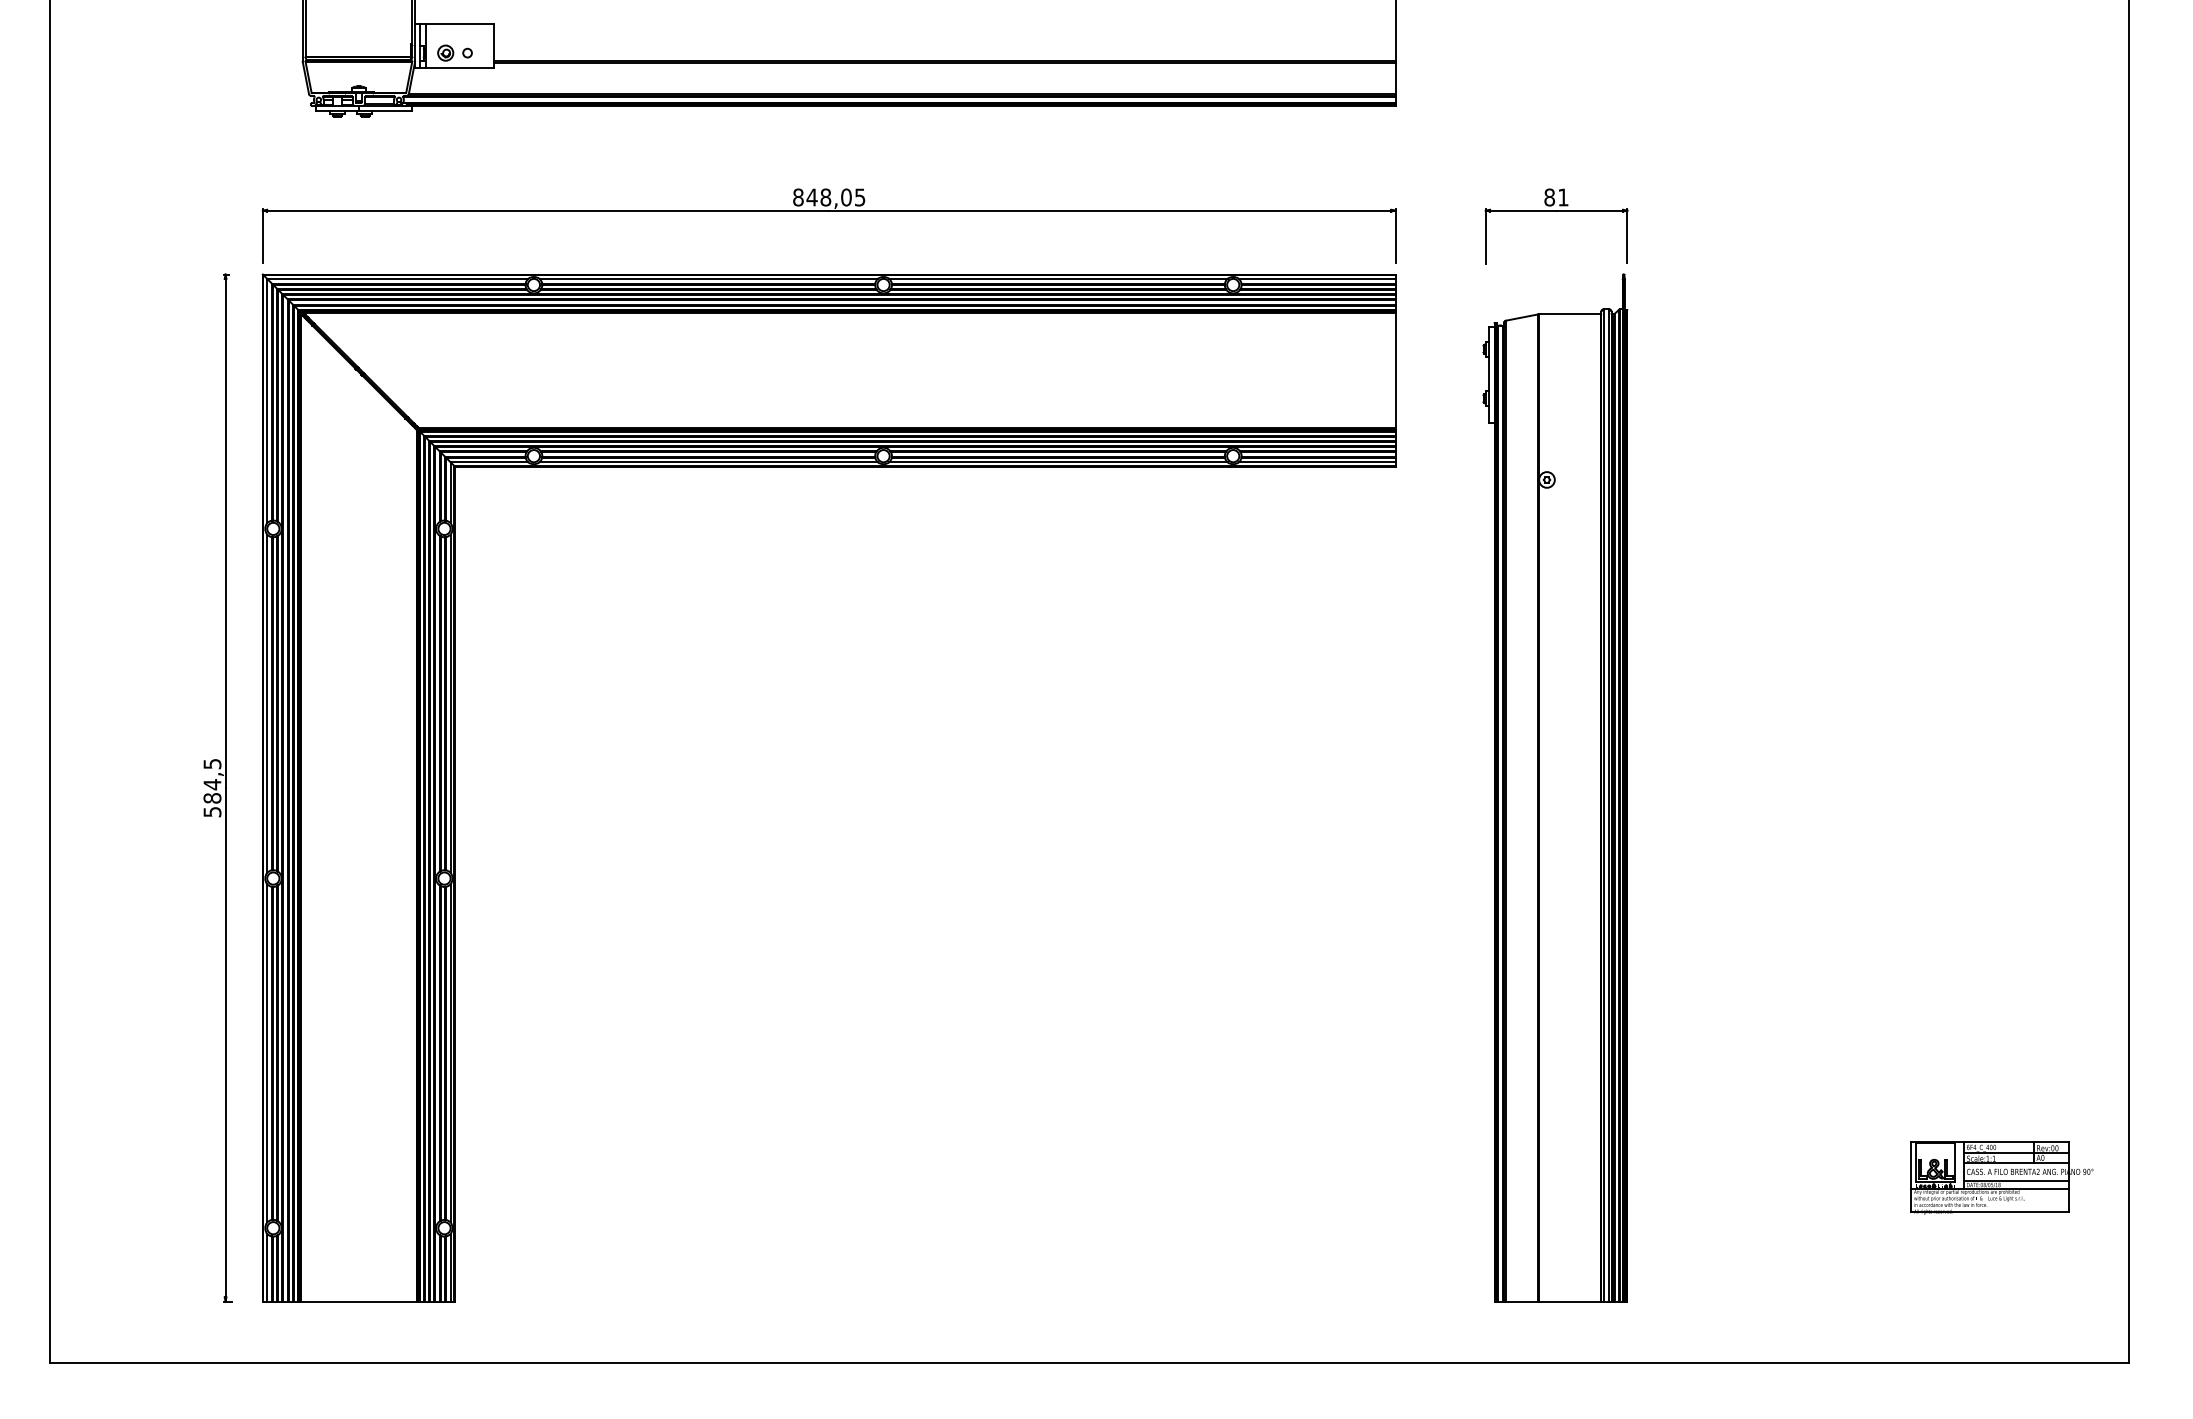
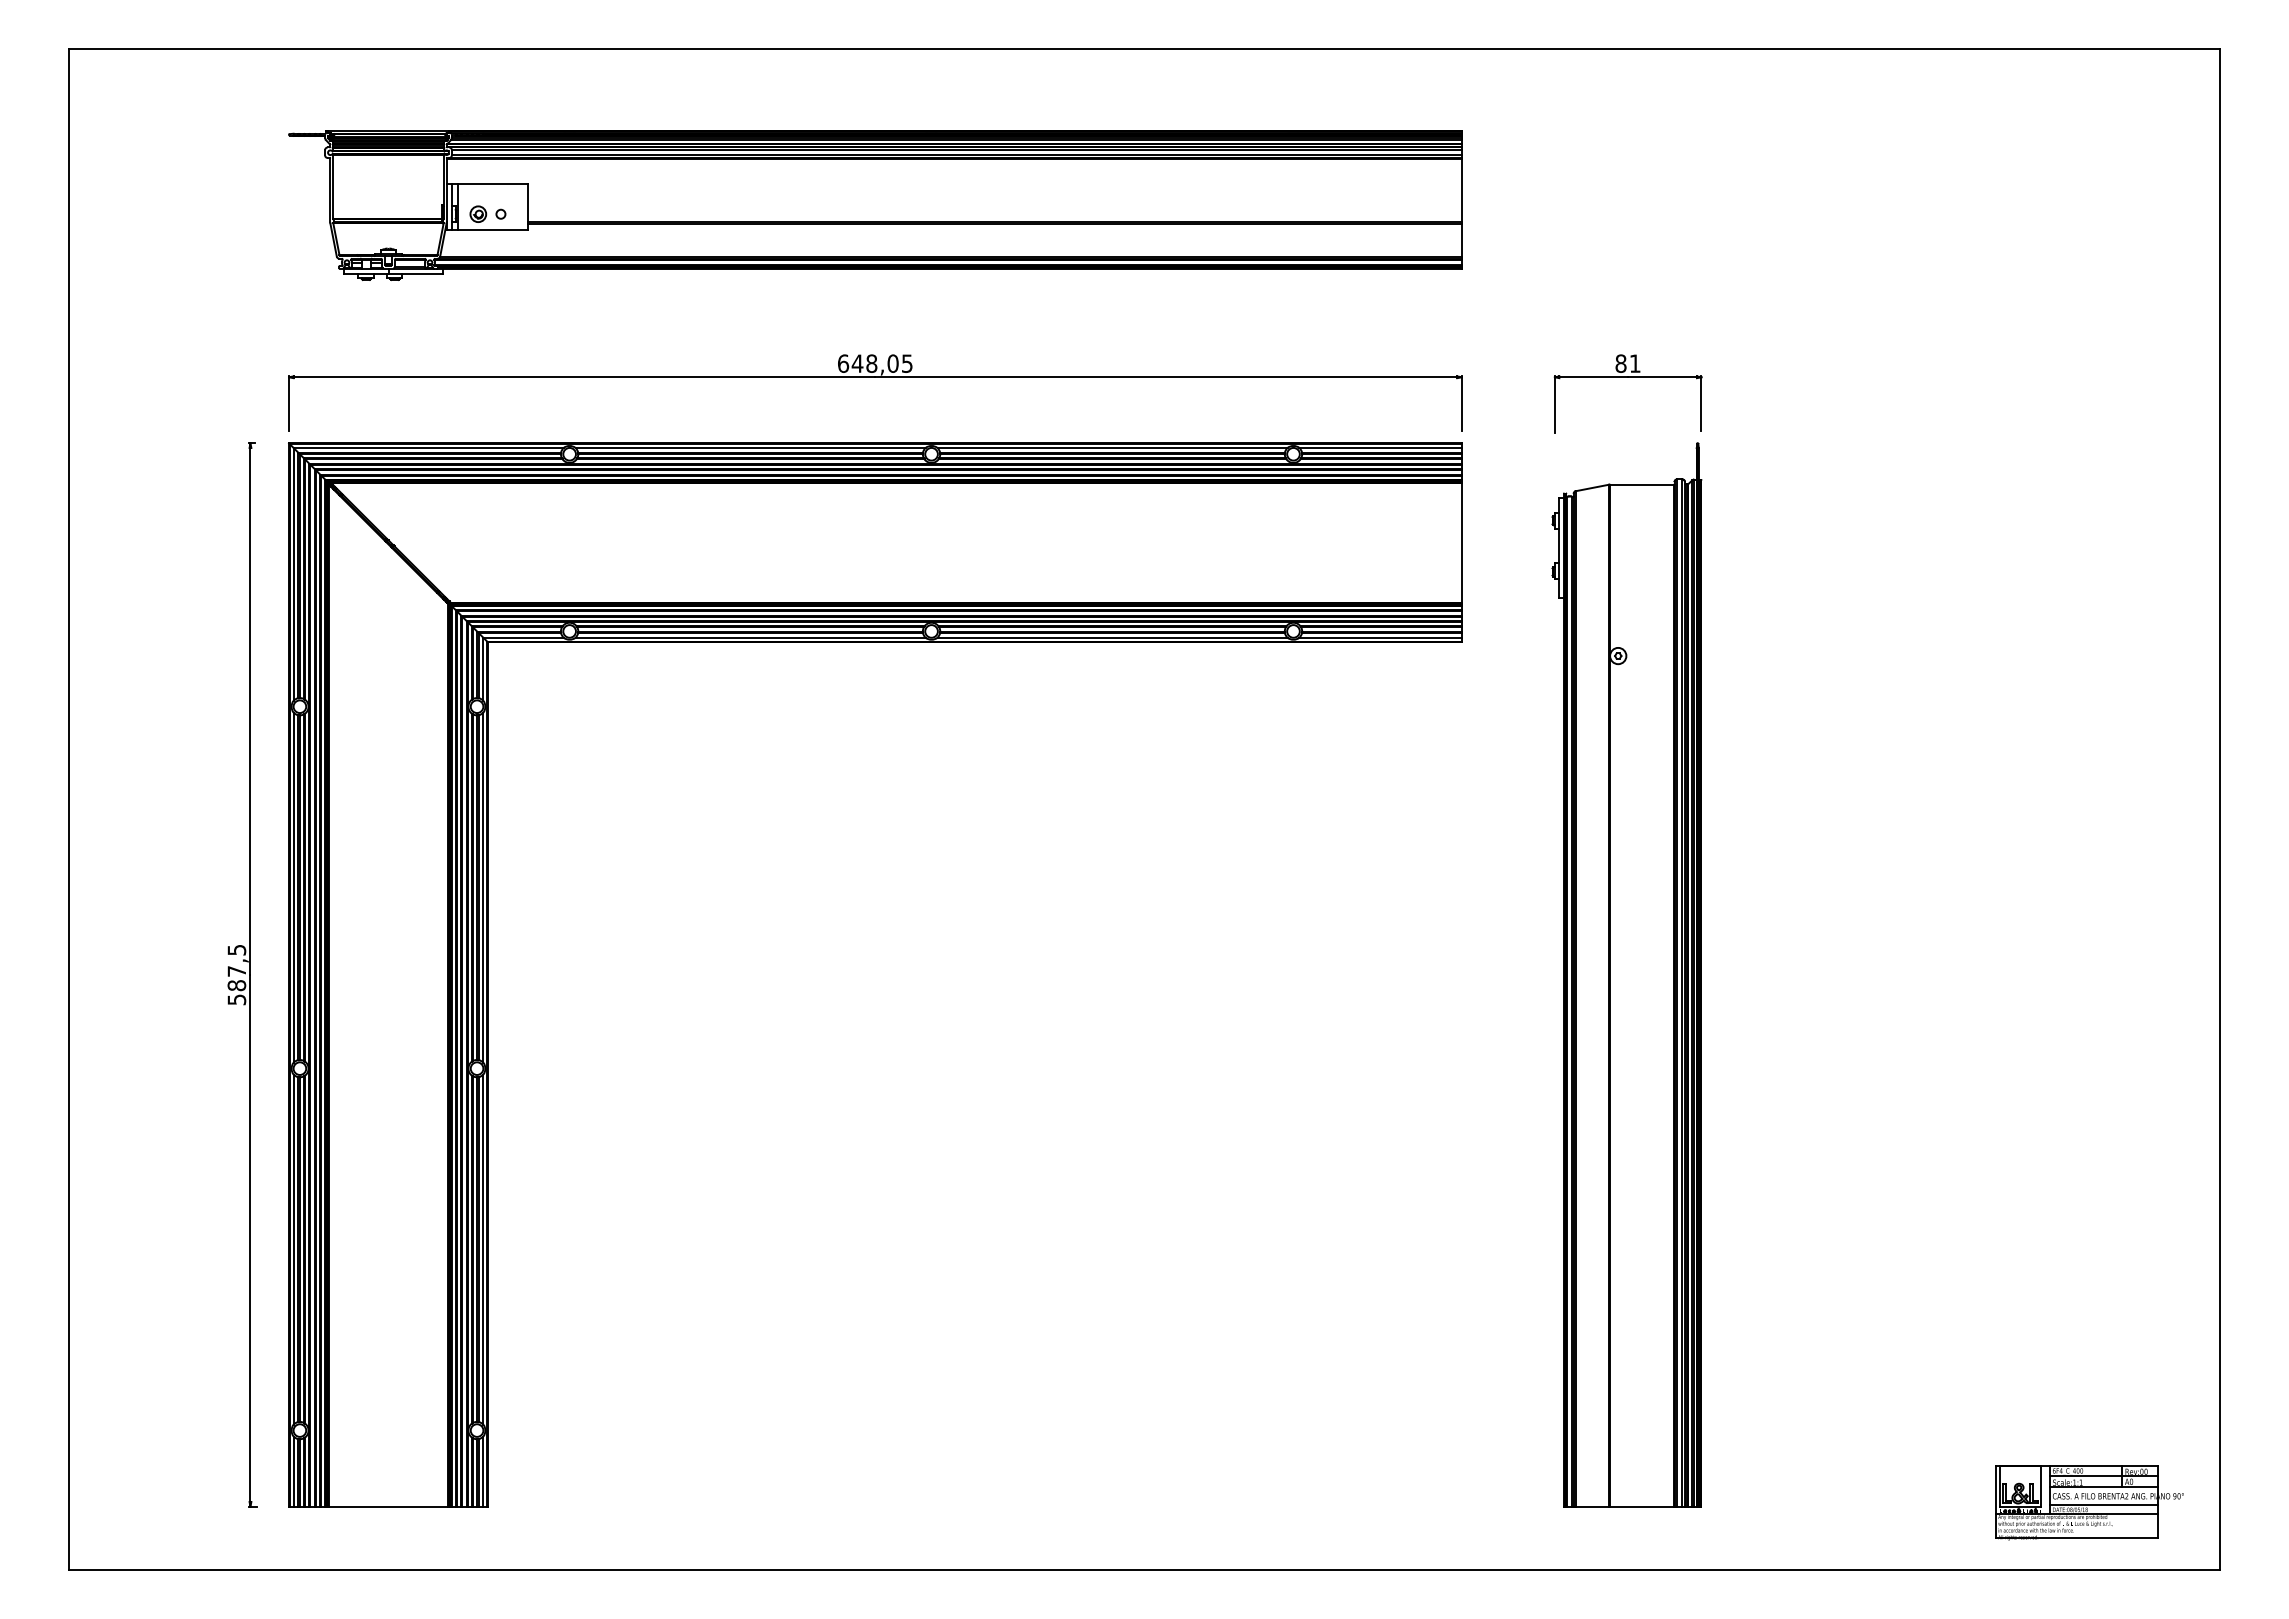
text: (798, 197) -> (843, 363), 848,05 -> 648,05
text: (212, 784) -> (236, 971), 584,5 -> 587,5
part: (2002, 1177) -> (2089, 1502), moved

